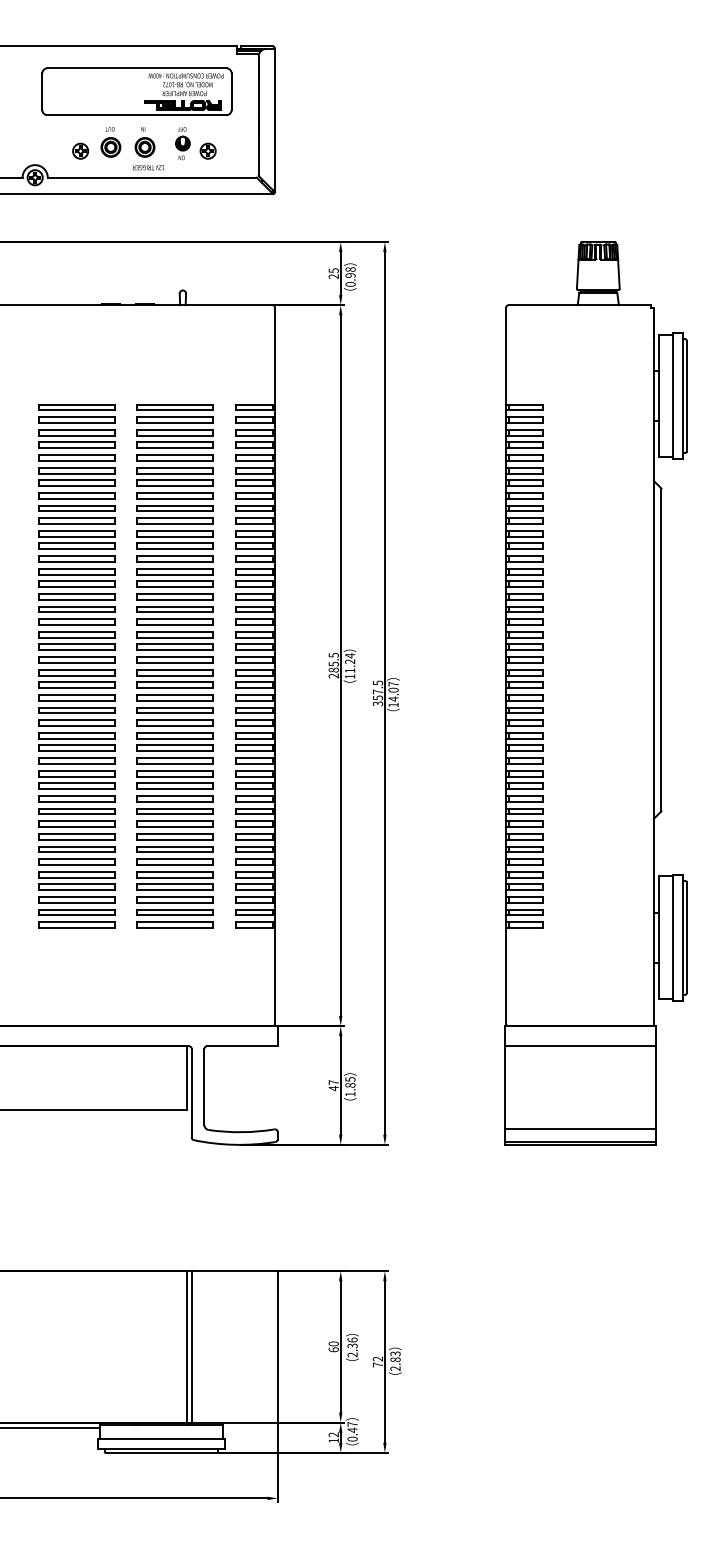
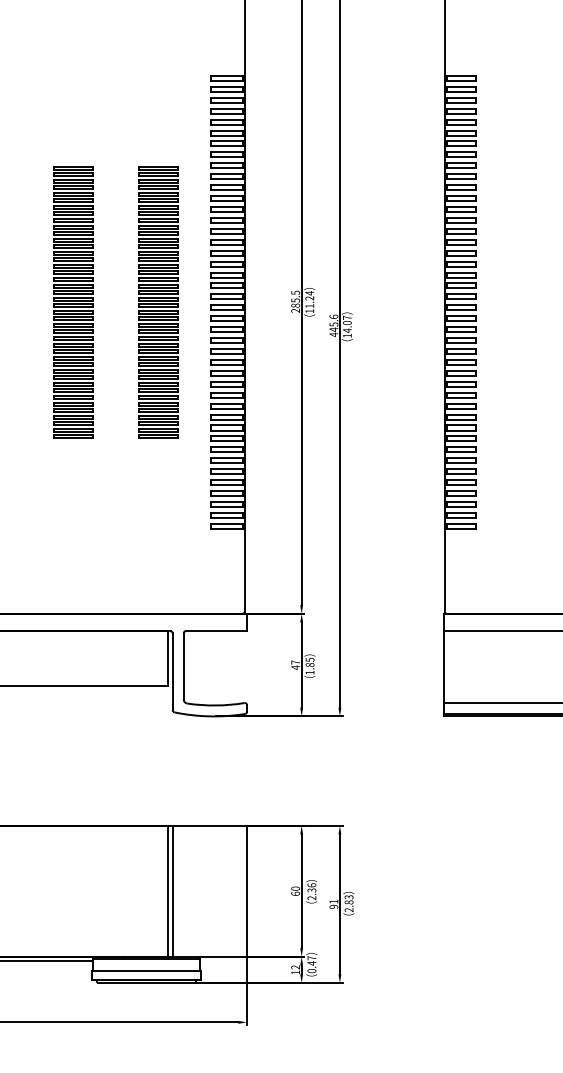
part: (76, 666) -> (73, 302), size x0.6
part: (174, 666) -> (157, 302), size x0.6
text: (377, 693) -> (333, 325), 357.5 -> 445.6
text: (377, 1361) -> (333, 903), 72 -> 91

